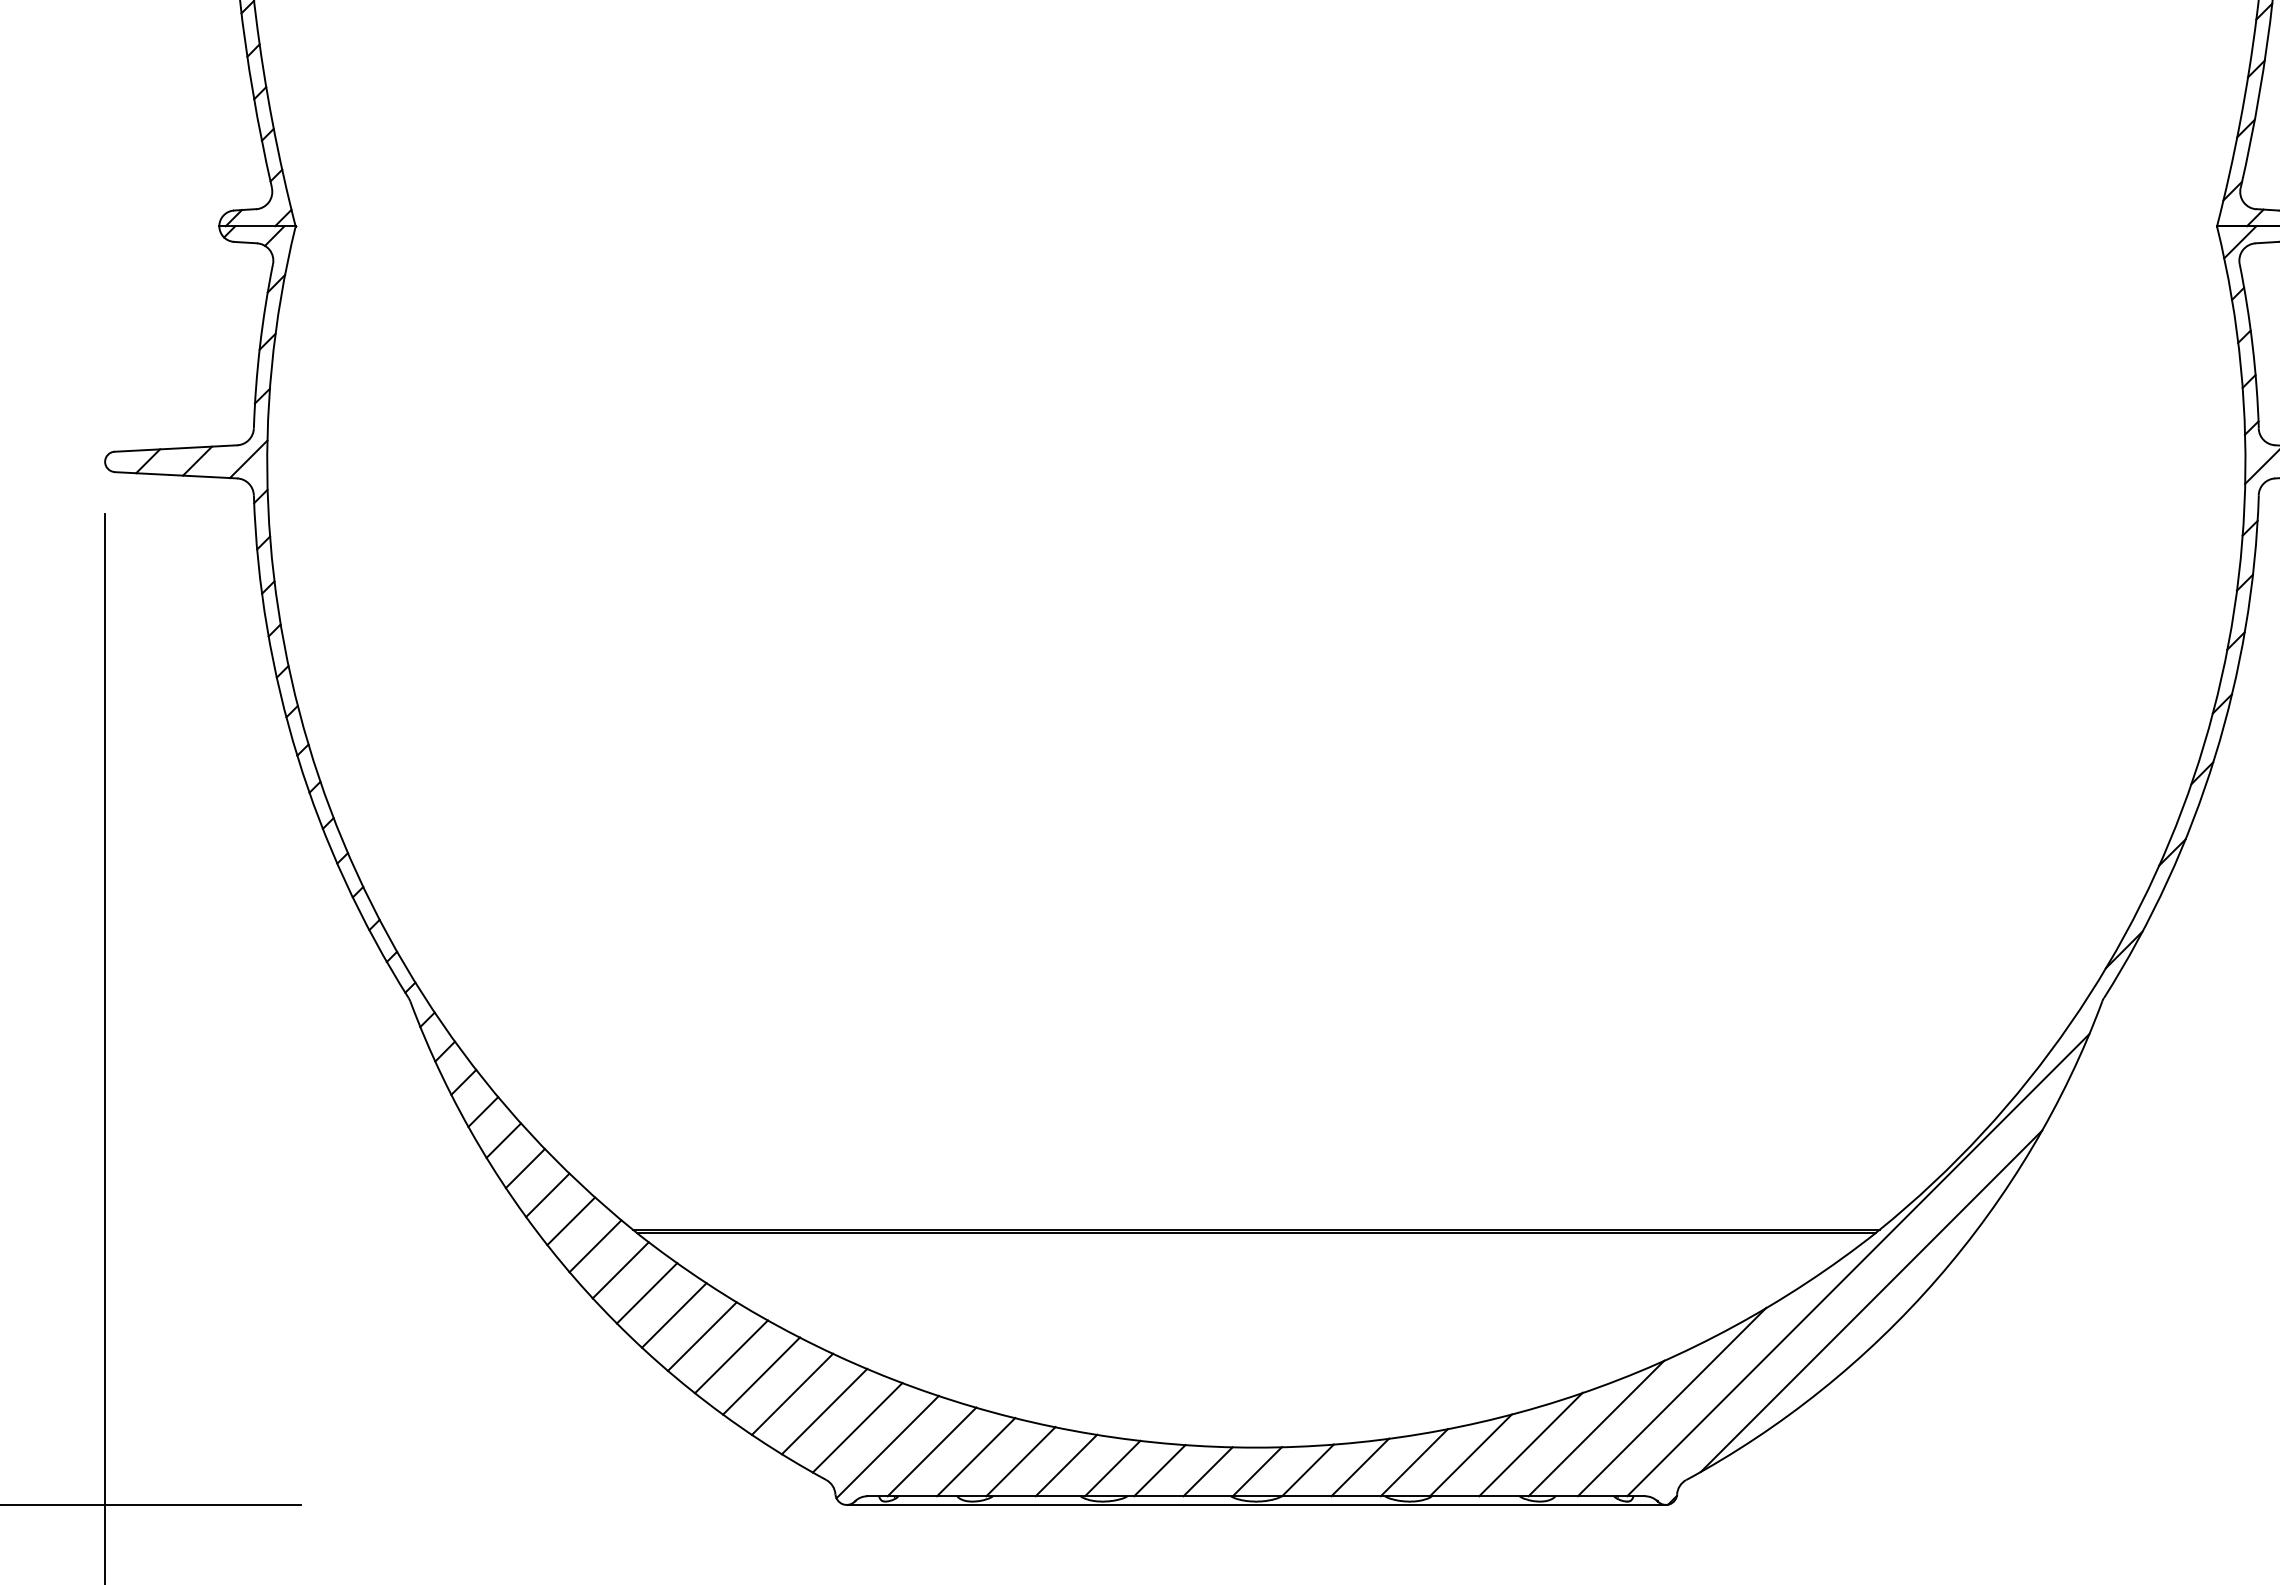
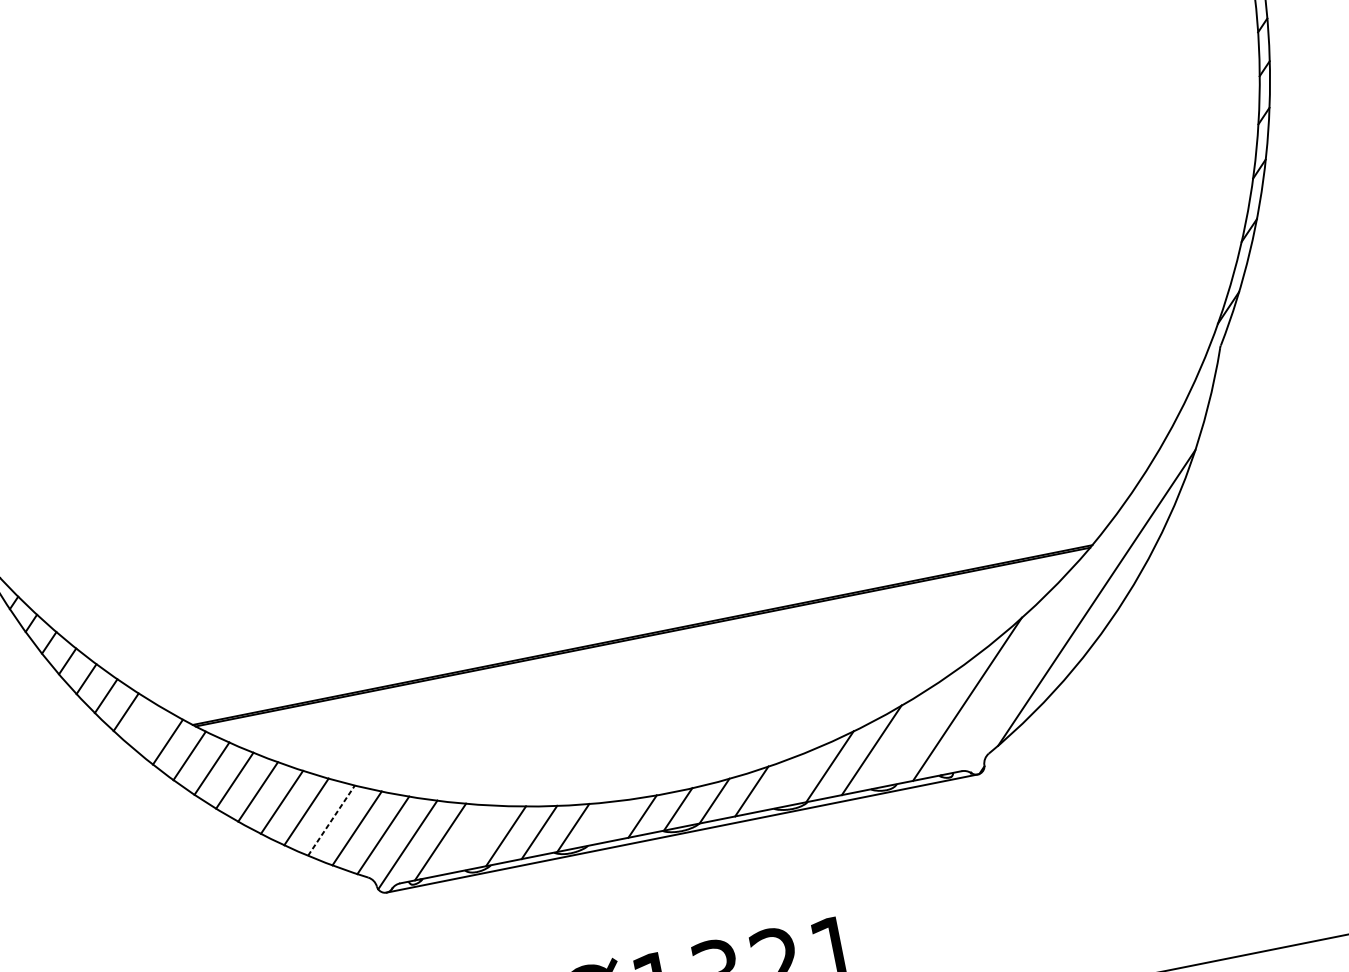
line: (571, 1221) -> (147, 727), removed
line: (1858, 1265) -> (1082, 573), removed
line: (792, 1393) -> (331, 820), solid -> dashed
line: (1596, 1428) -> (916, 729), removed
line: (976, 1457) -> (473, 839), removed
line: (1414, 1462) -> (790, 780), removed
line: (1159, 1470) -> (607, 822), removed

